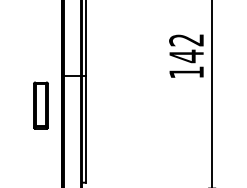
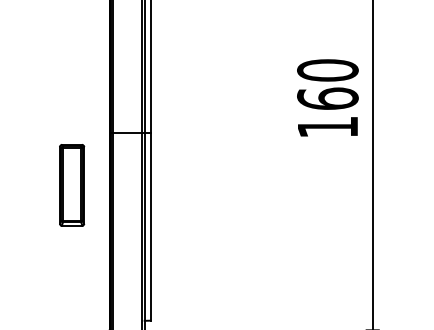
text: (186, 48) -> (327, 85), 142 -> 160

